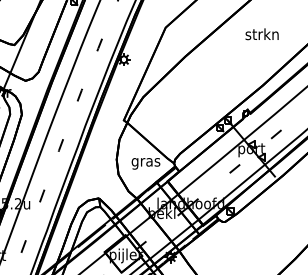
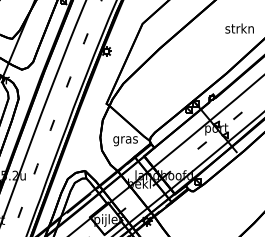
text: (261, 34) -> (239, 28), moved

